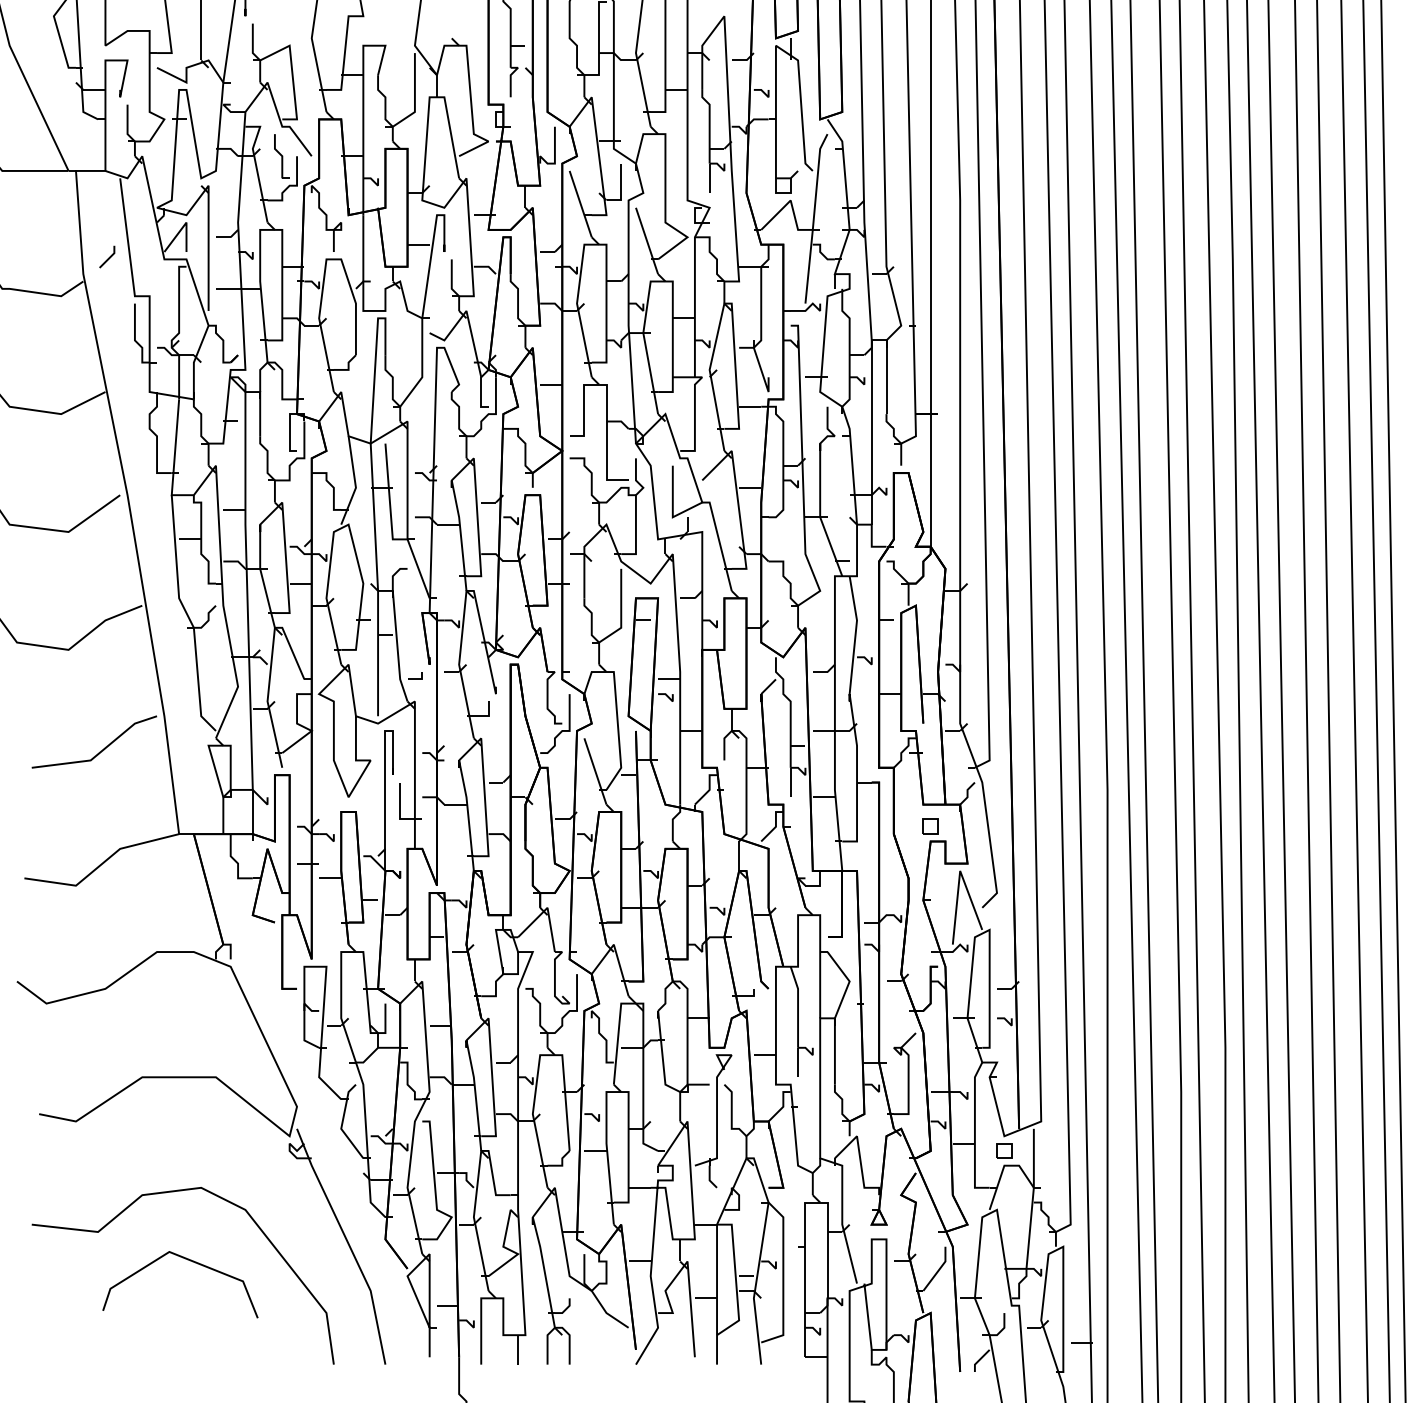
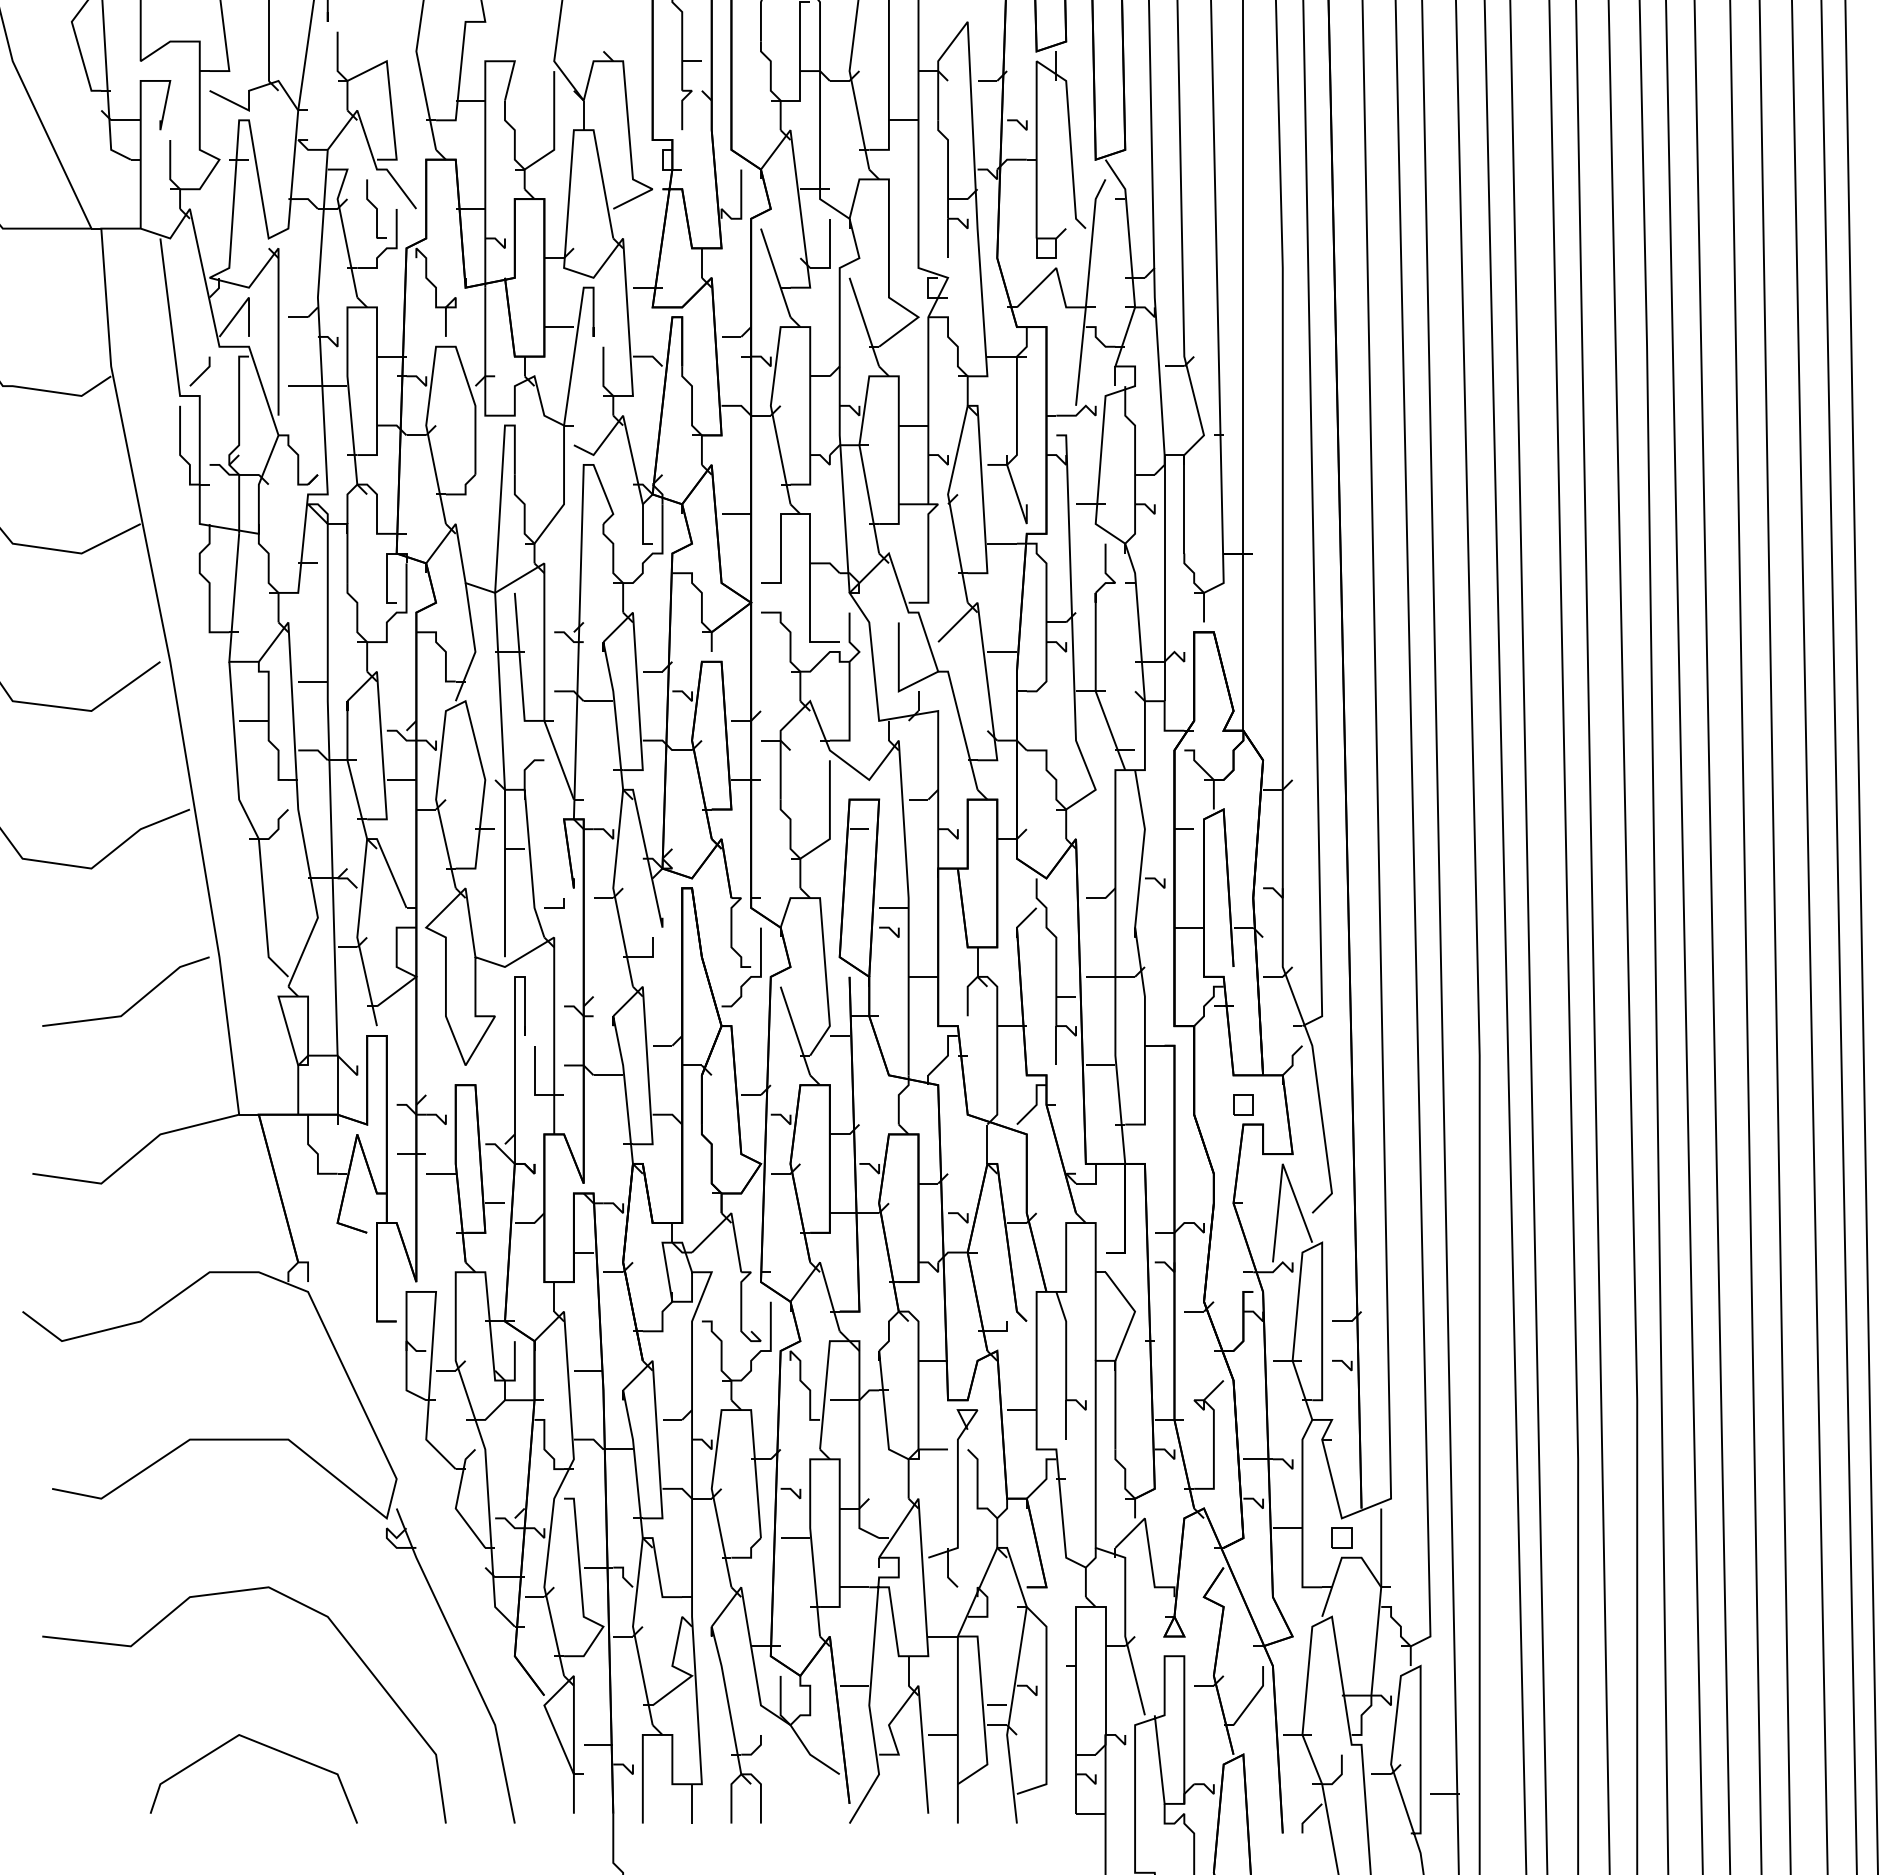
line: (108, 258) -> (201, 373), moved
line: (188, 1260) -> (264, 1746), moved

